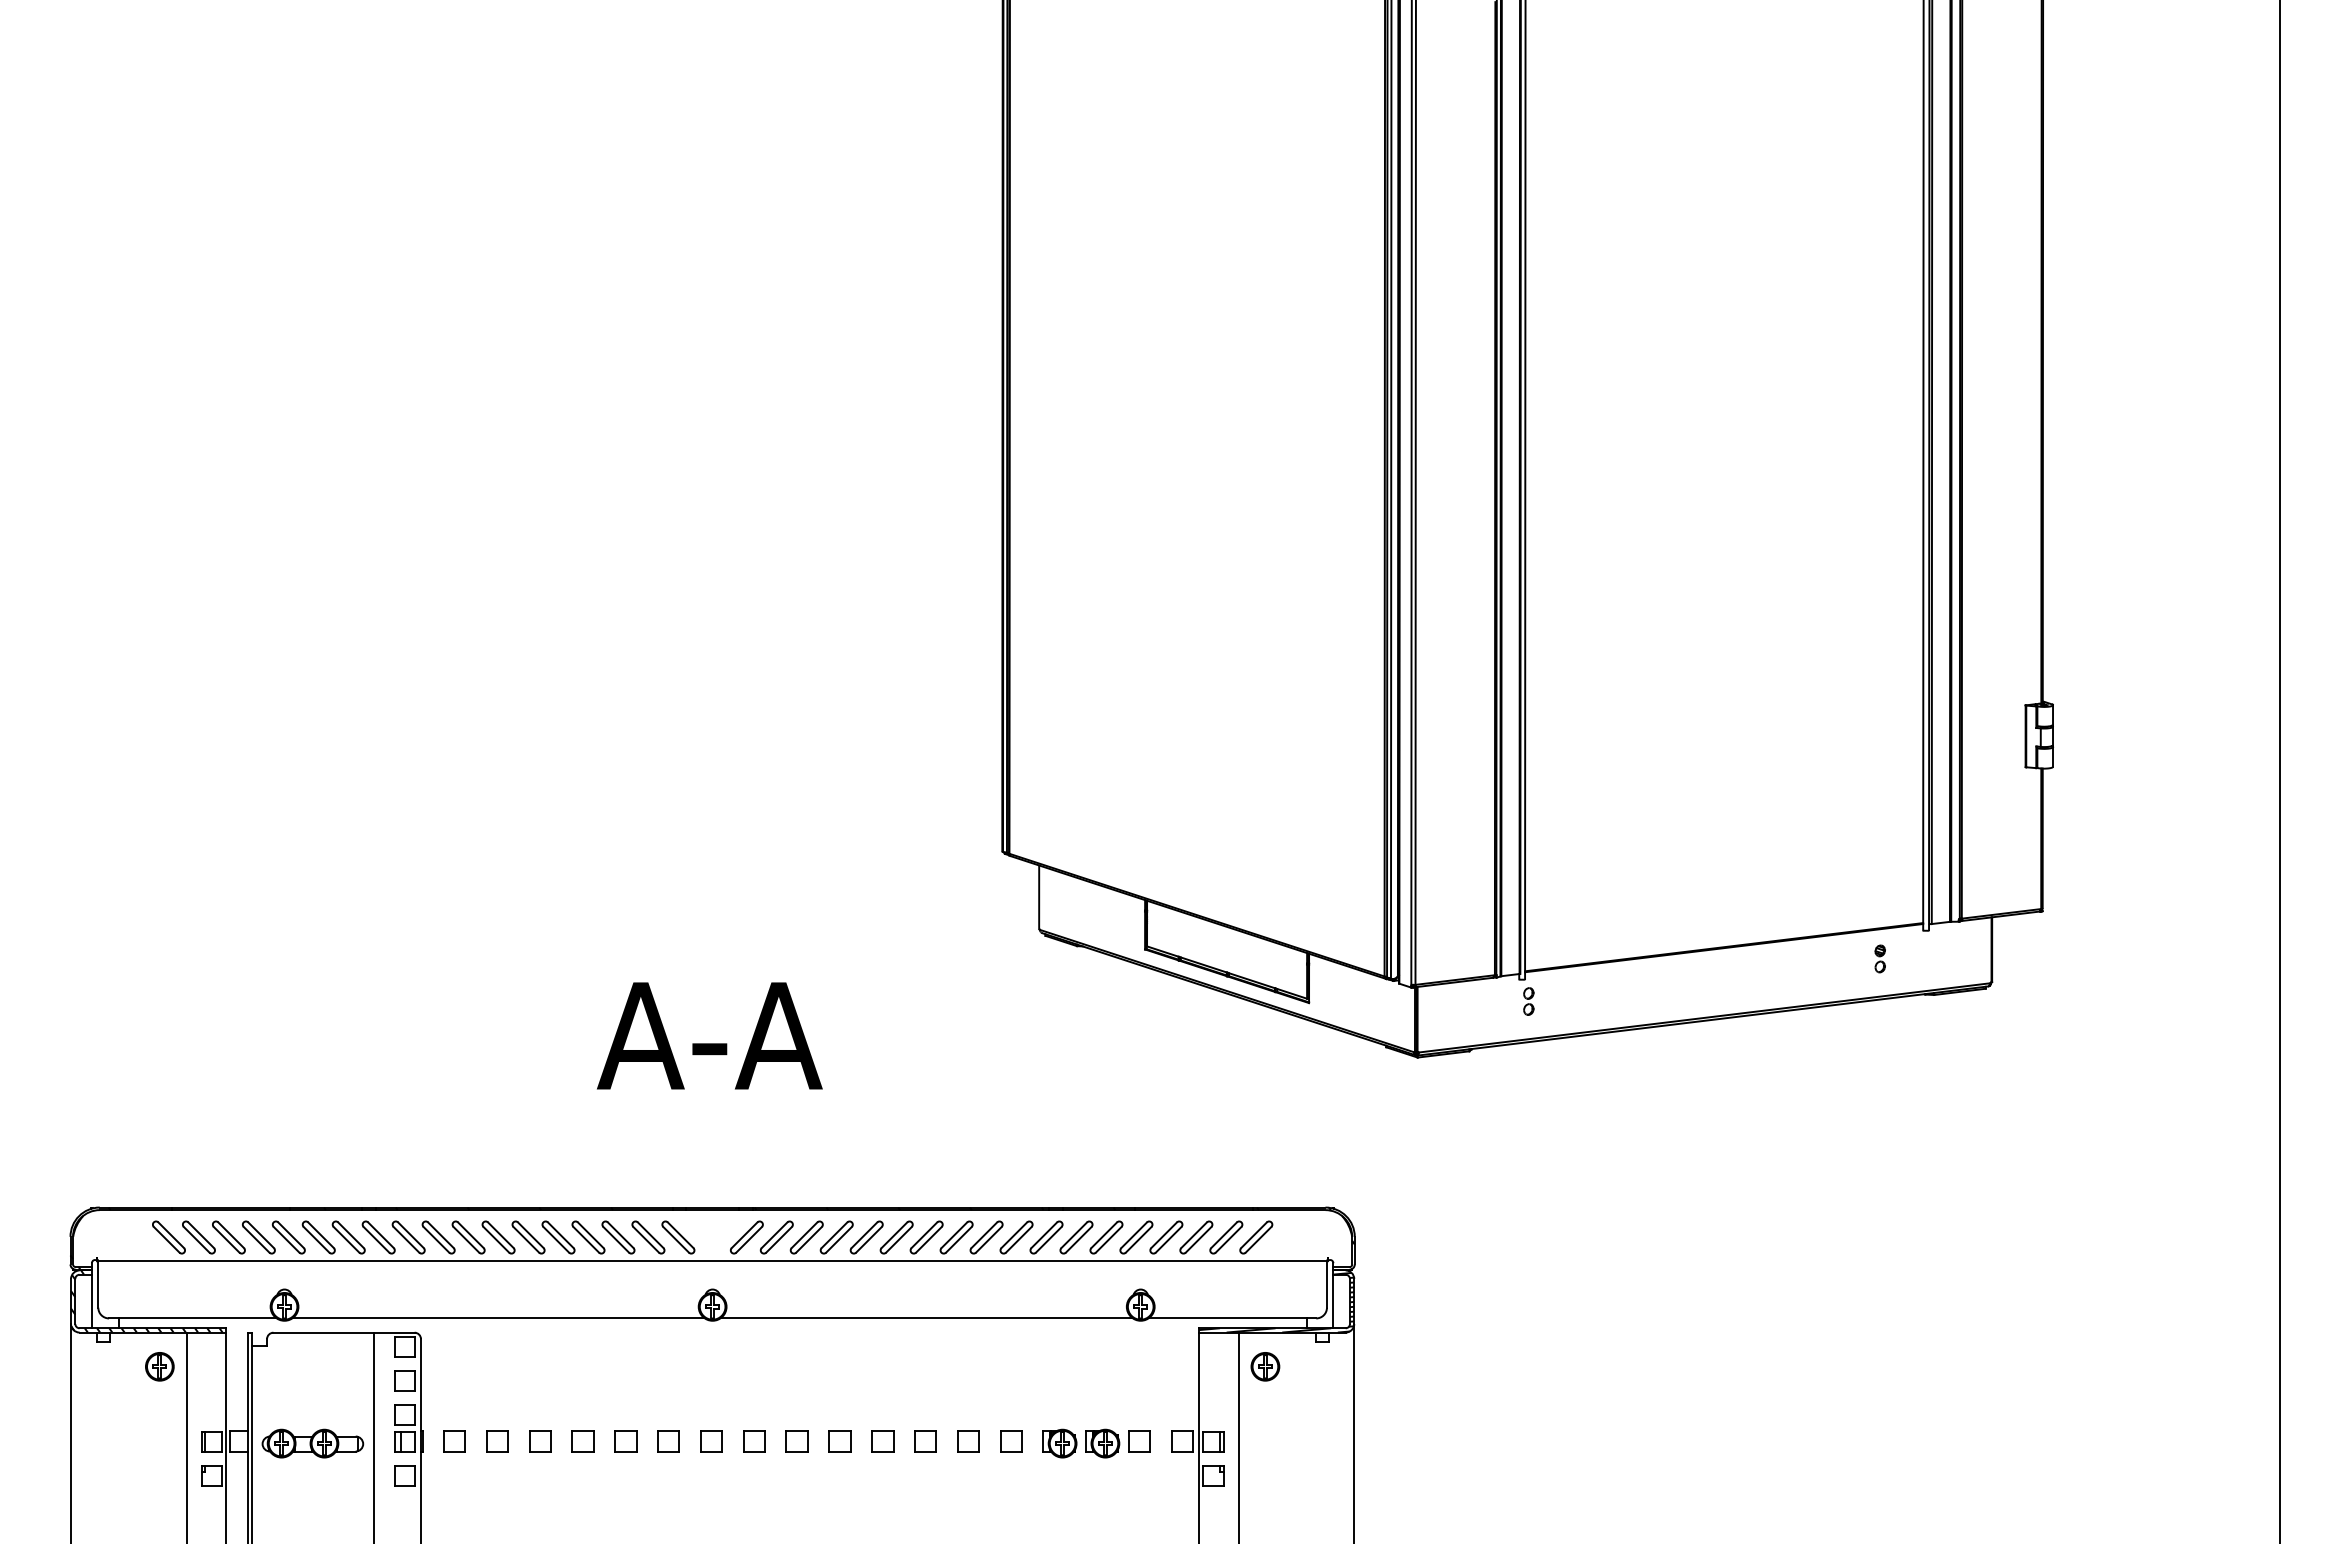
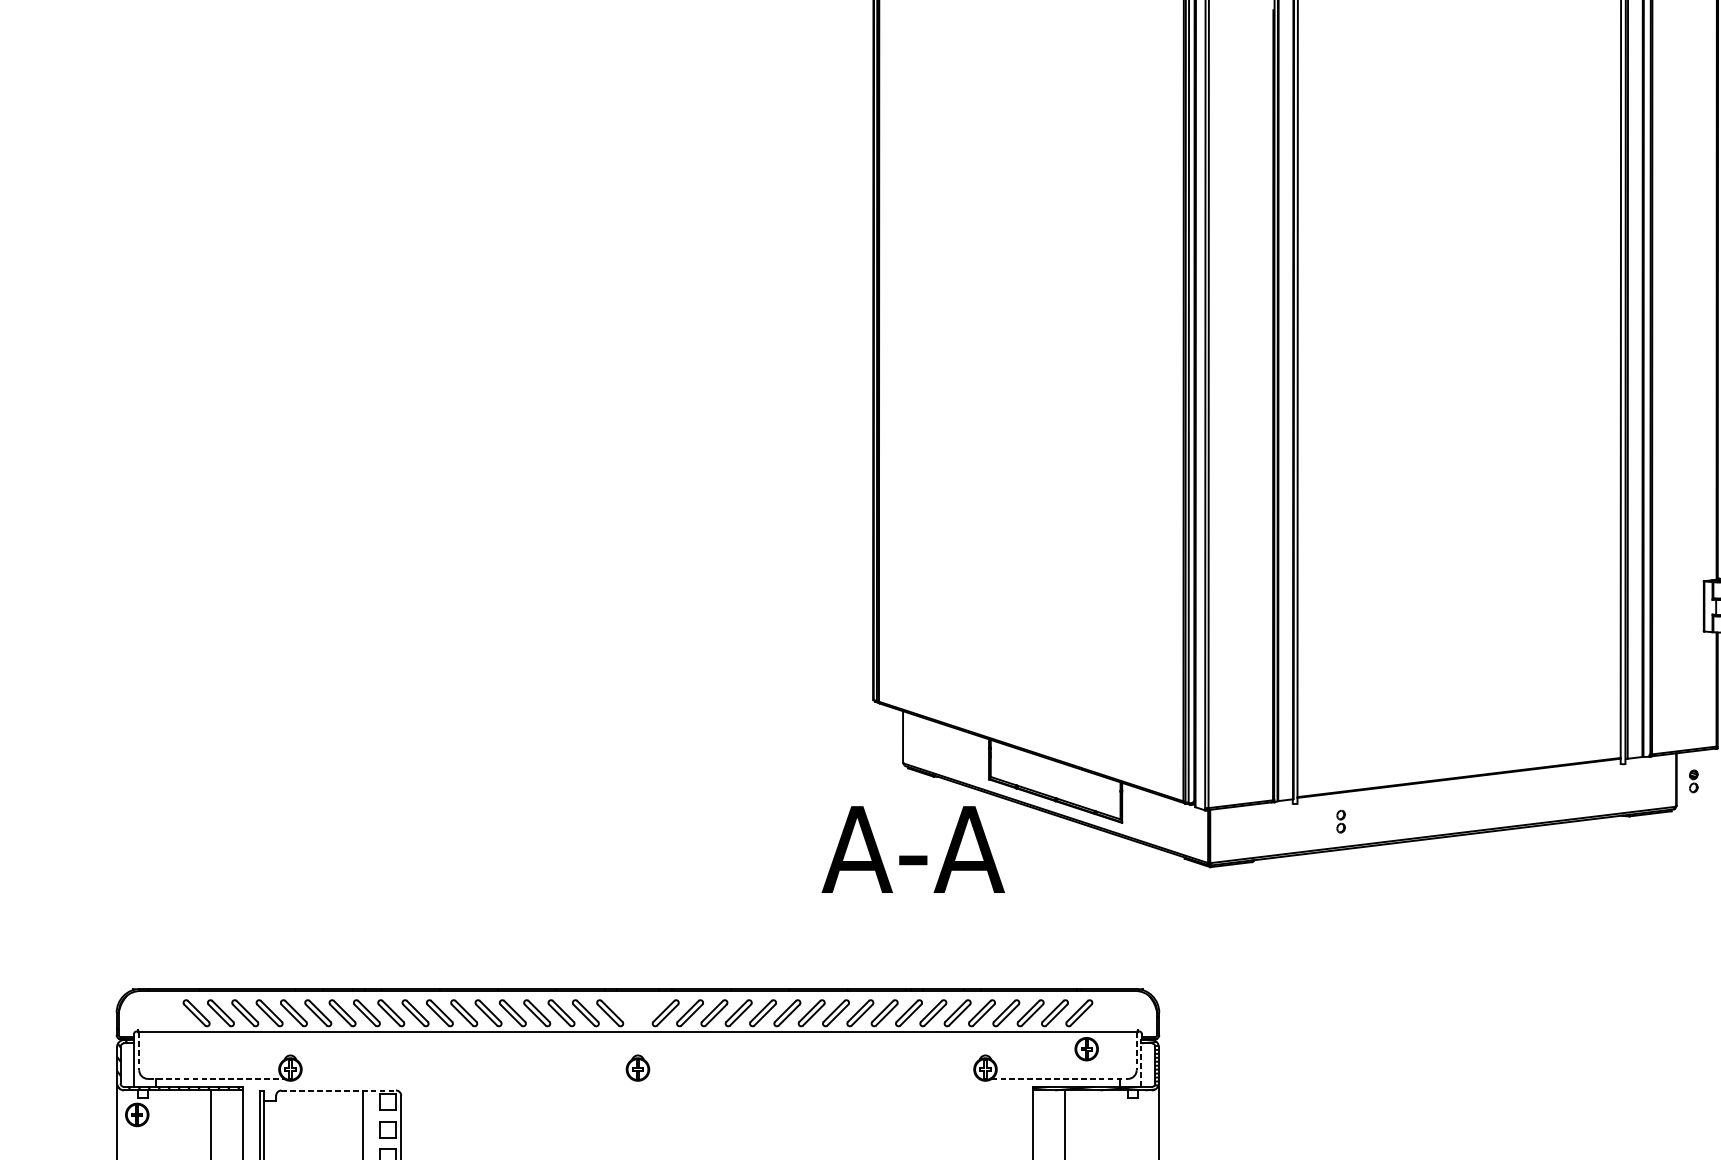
part: (1879, 958) -> (1693, 781), moved
part: (1528, 1001) -> (1340, 821), moved
text: (709, 1035) -> (913, 849), moved
line: (98, 1284) -> (139, 1051), solid -> dashed
line: (1326, 1284) -> (1136, 1051), solid -> dashed
line: (1332, 1301) -> (1141, 1065), solid -> dashed
line: (193, 1318) -> (216, 1078), solid -> dashed
line: (498, 1318) -> (464, 1078), removed
line: (926, 1318) -> (811, 1078), removed
line: (1232, 1318) -> (1059, 1078), solid -> dashed
line: (344, 1332) -> (339, 1090), solid -> dashed
part: (159, 1366) -> (136, 1114), moved
part: (1265, 1366) -> (1086, 1048), moved

